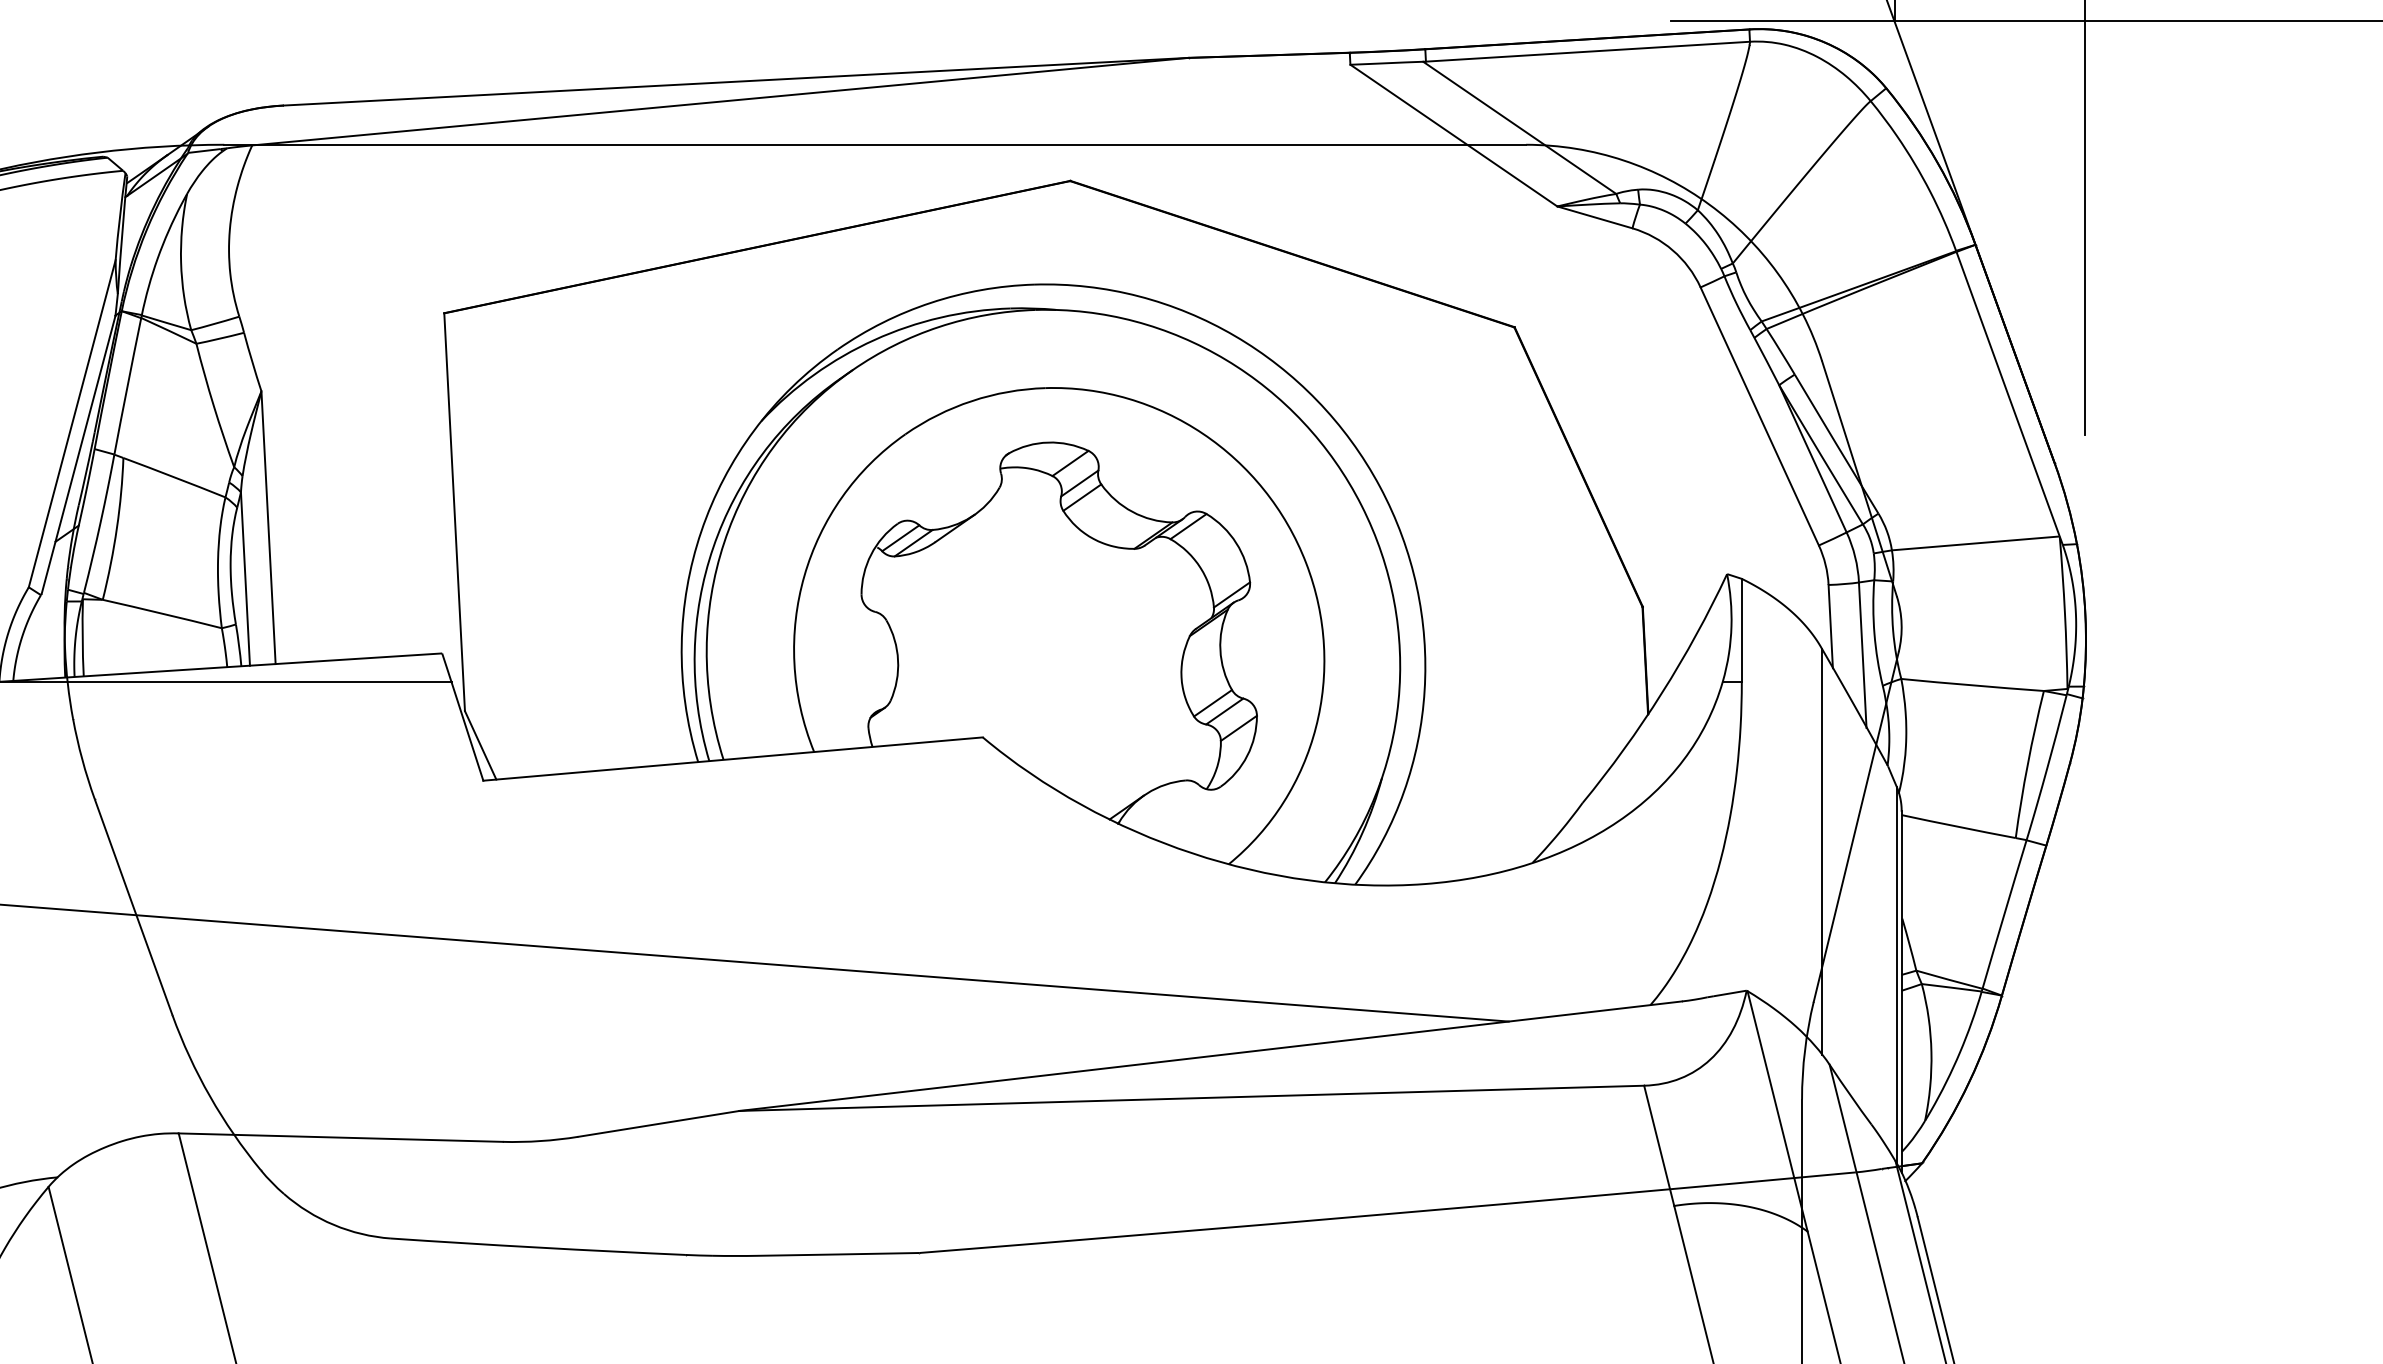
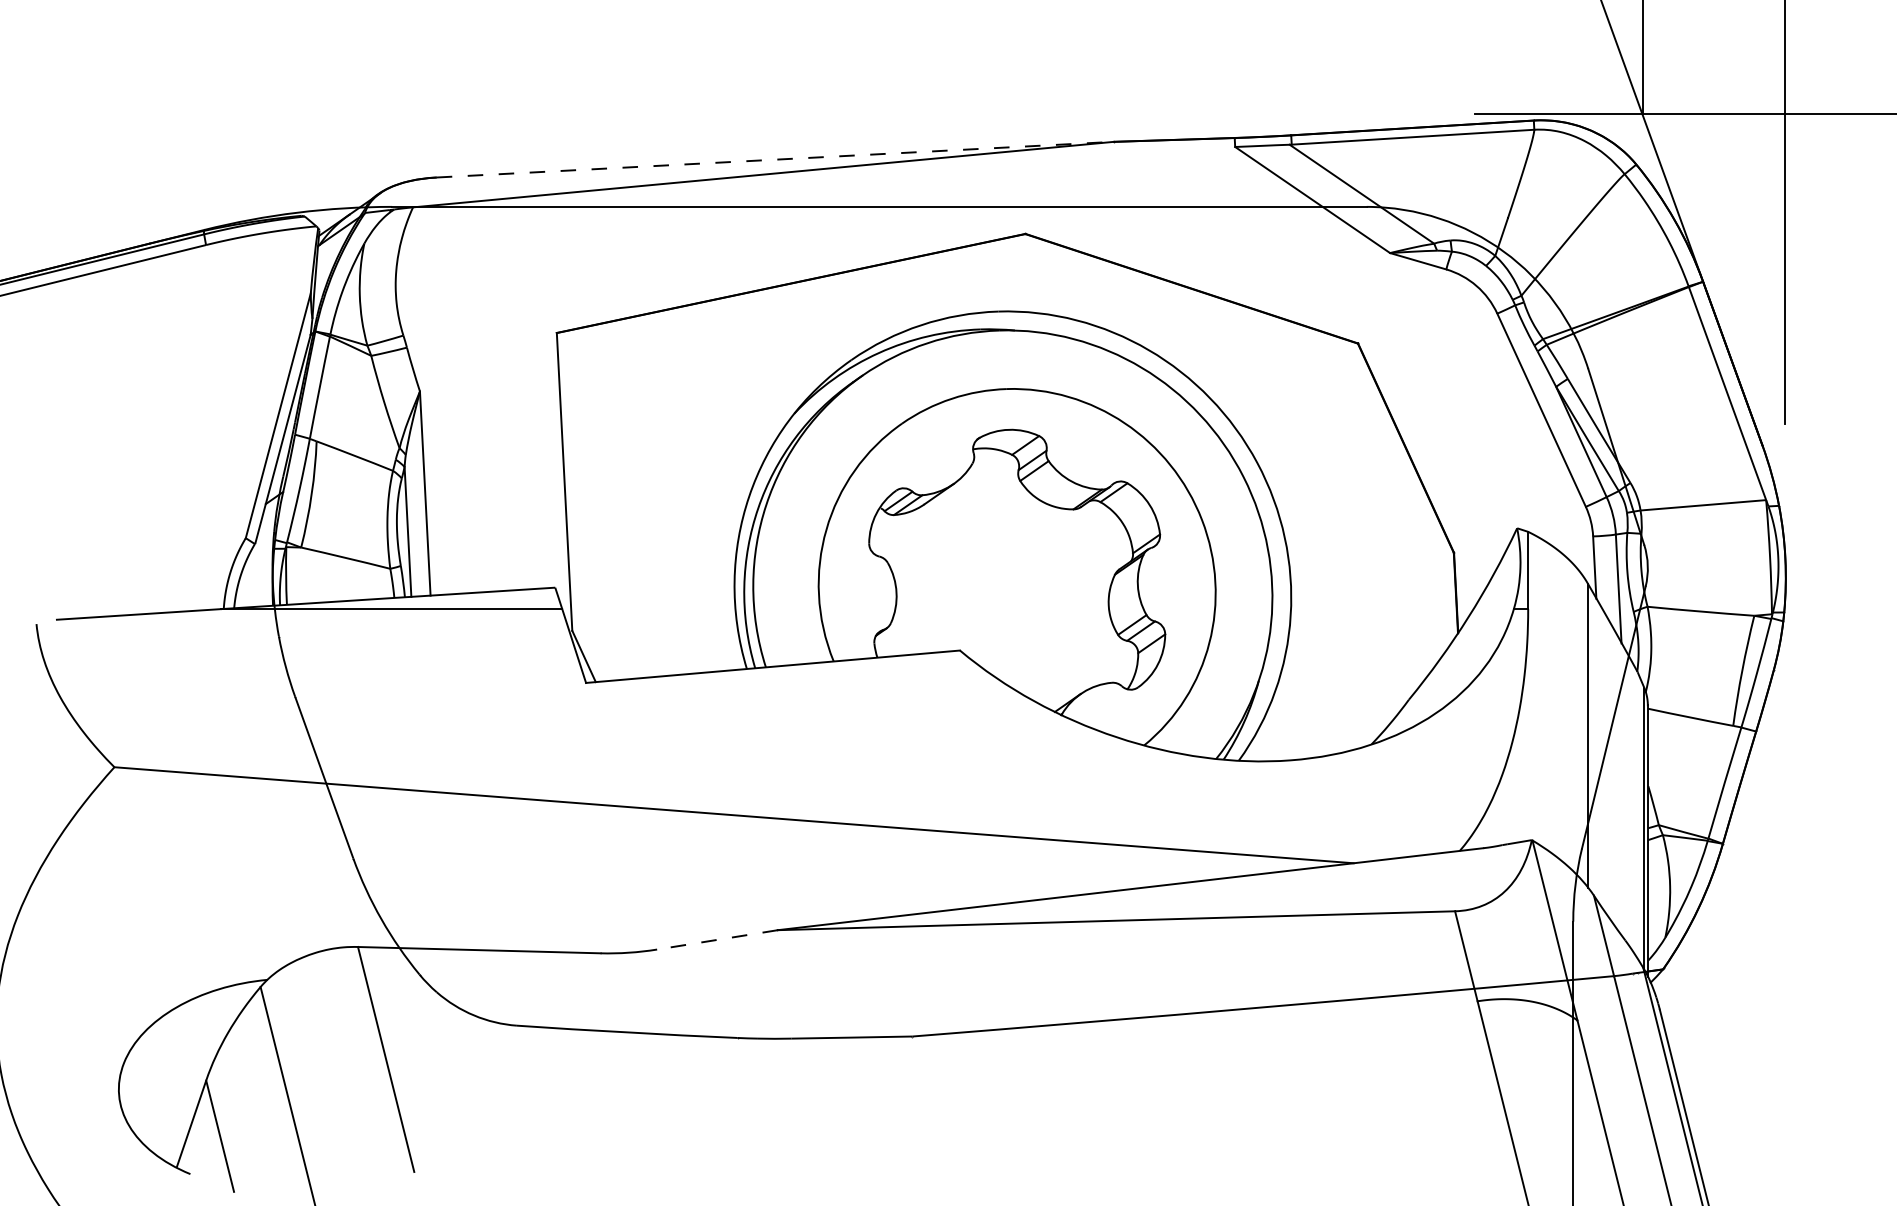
line: (736, 81) -> (775, 159), solid -> dashed
line: (658, 1123) -> (717, 939), solid -> dashed

